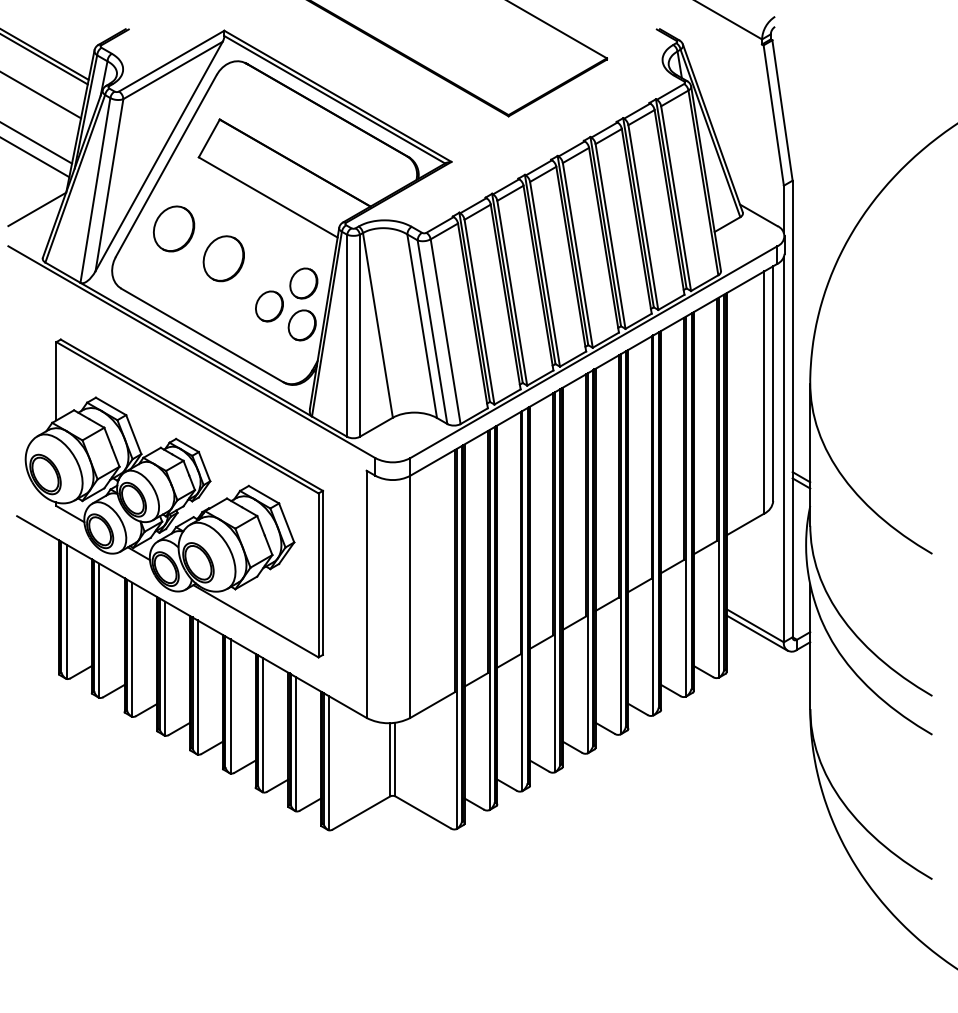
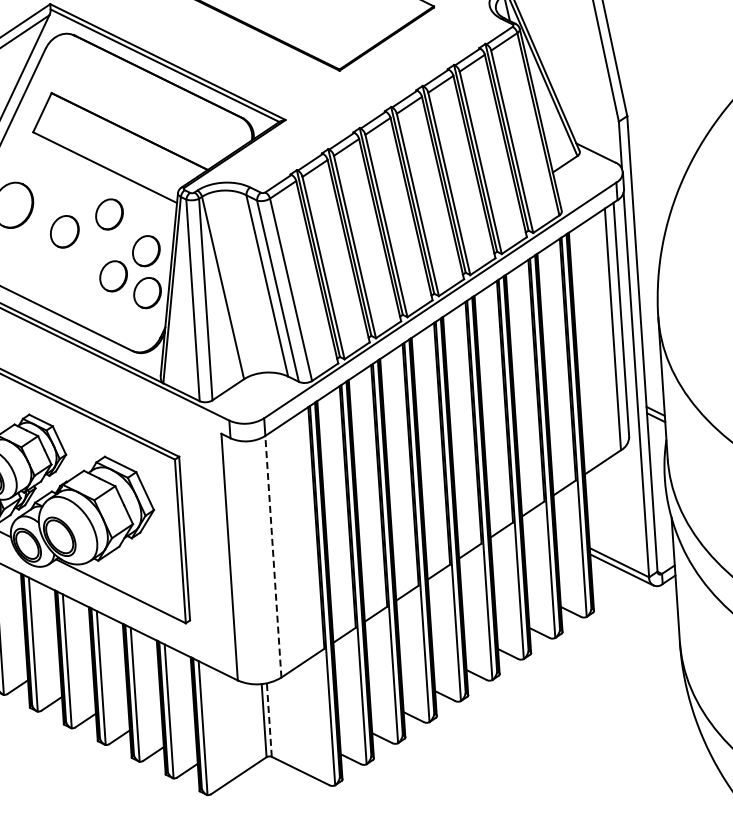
part: (269, 244) -> (109, 214), added
part: (223, 258) -> (64, 231), size x0.7
line: (410, 596) -> (273, 556), solid -> dashed
line: (395, 759) -> (269, 720), solid -> dashed

